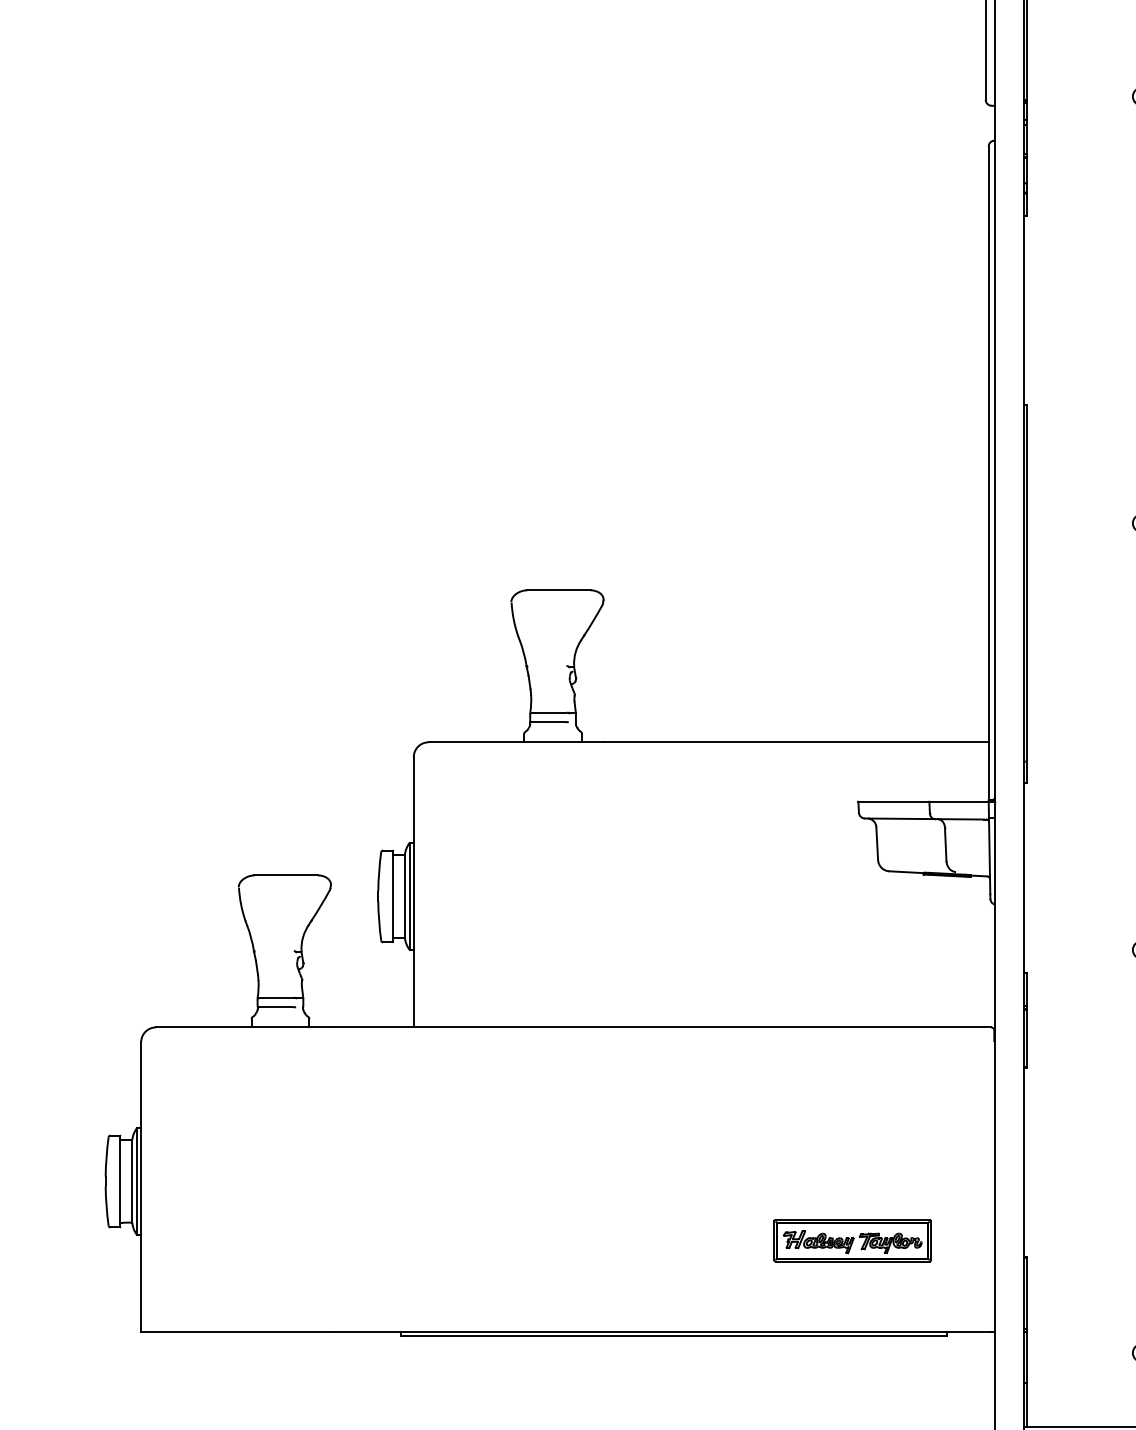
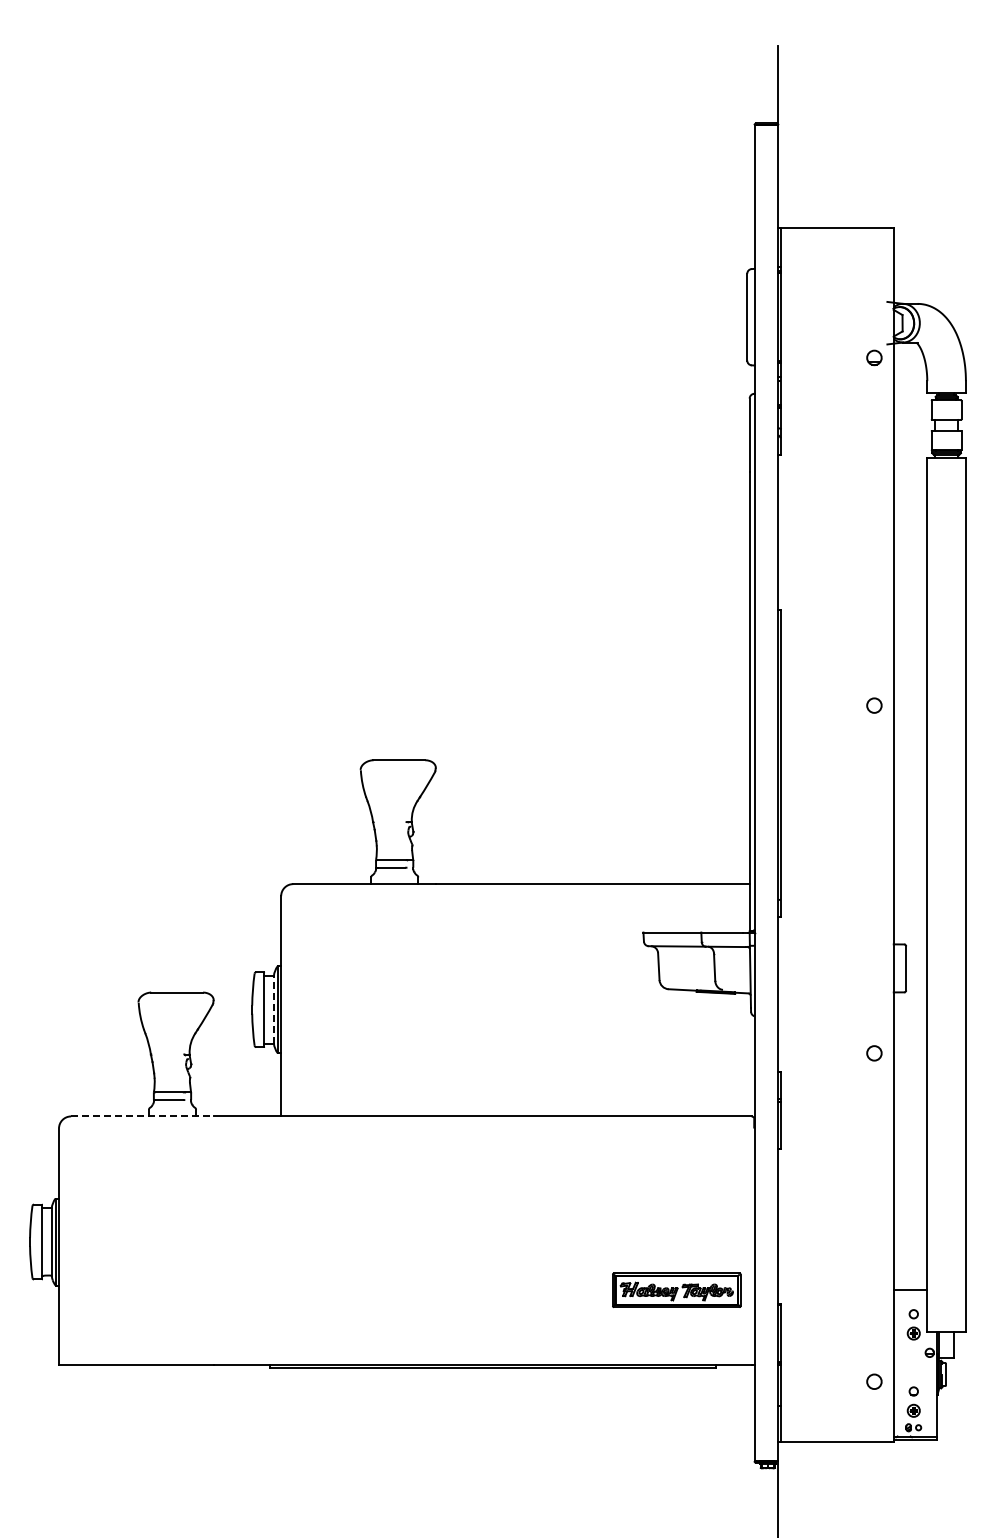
line: (404, 896) -> (273, 1009), solid -> dashed
line: (243, 1027) -> (142, 1116), solid -> dashed
part: (852, 1239) -> (676, 1289), moved

